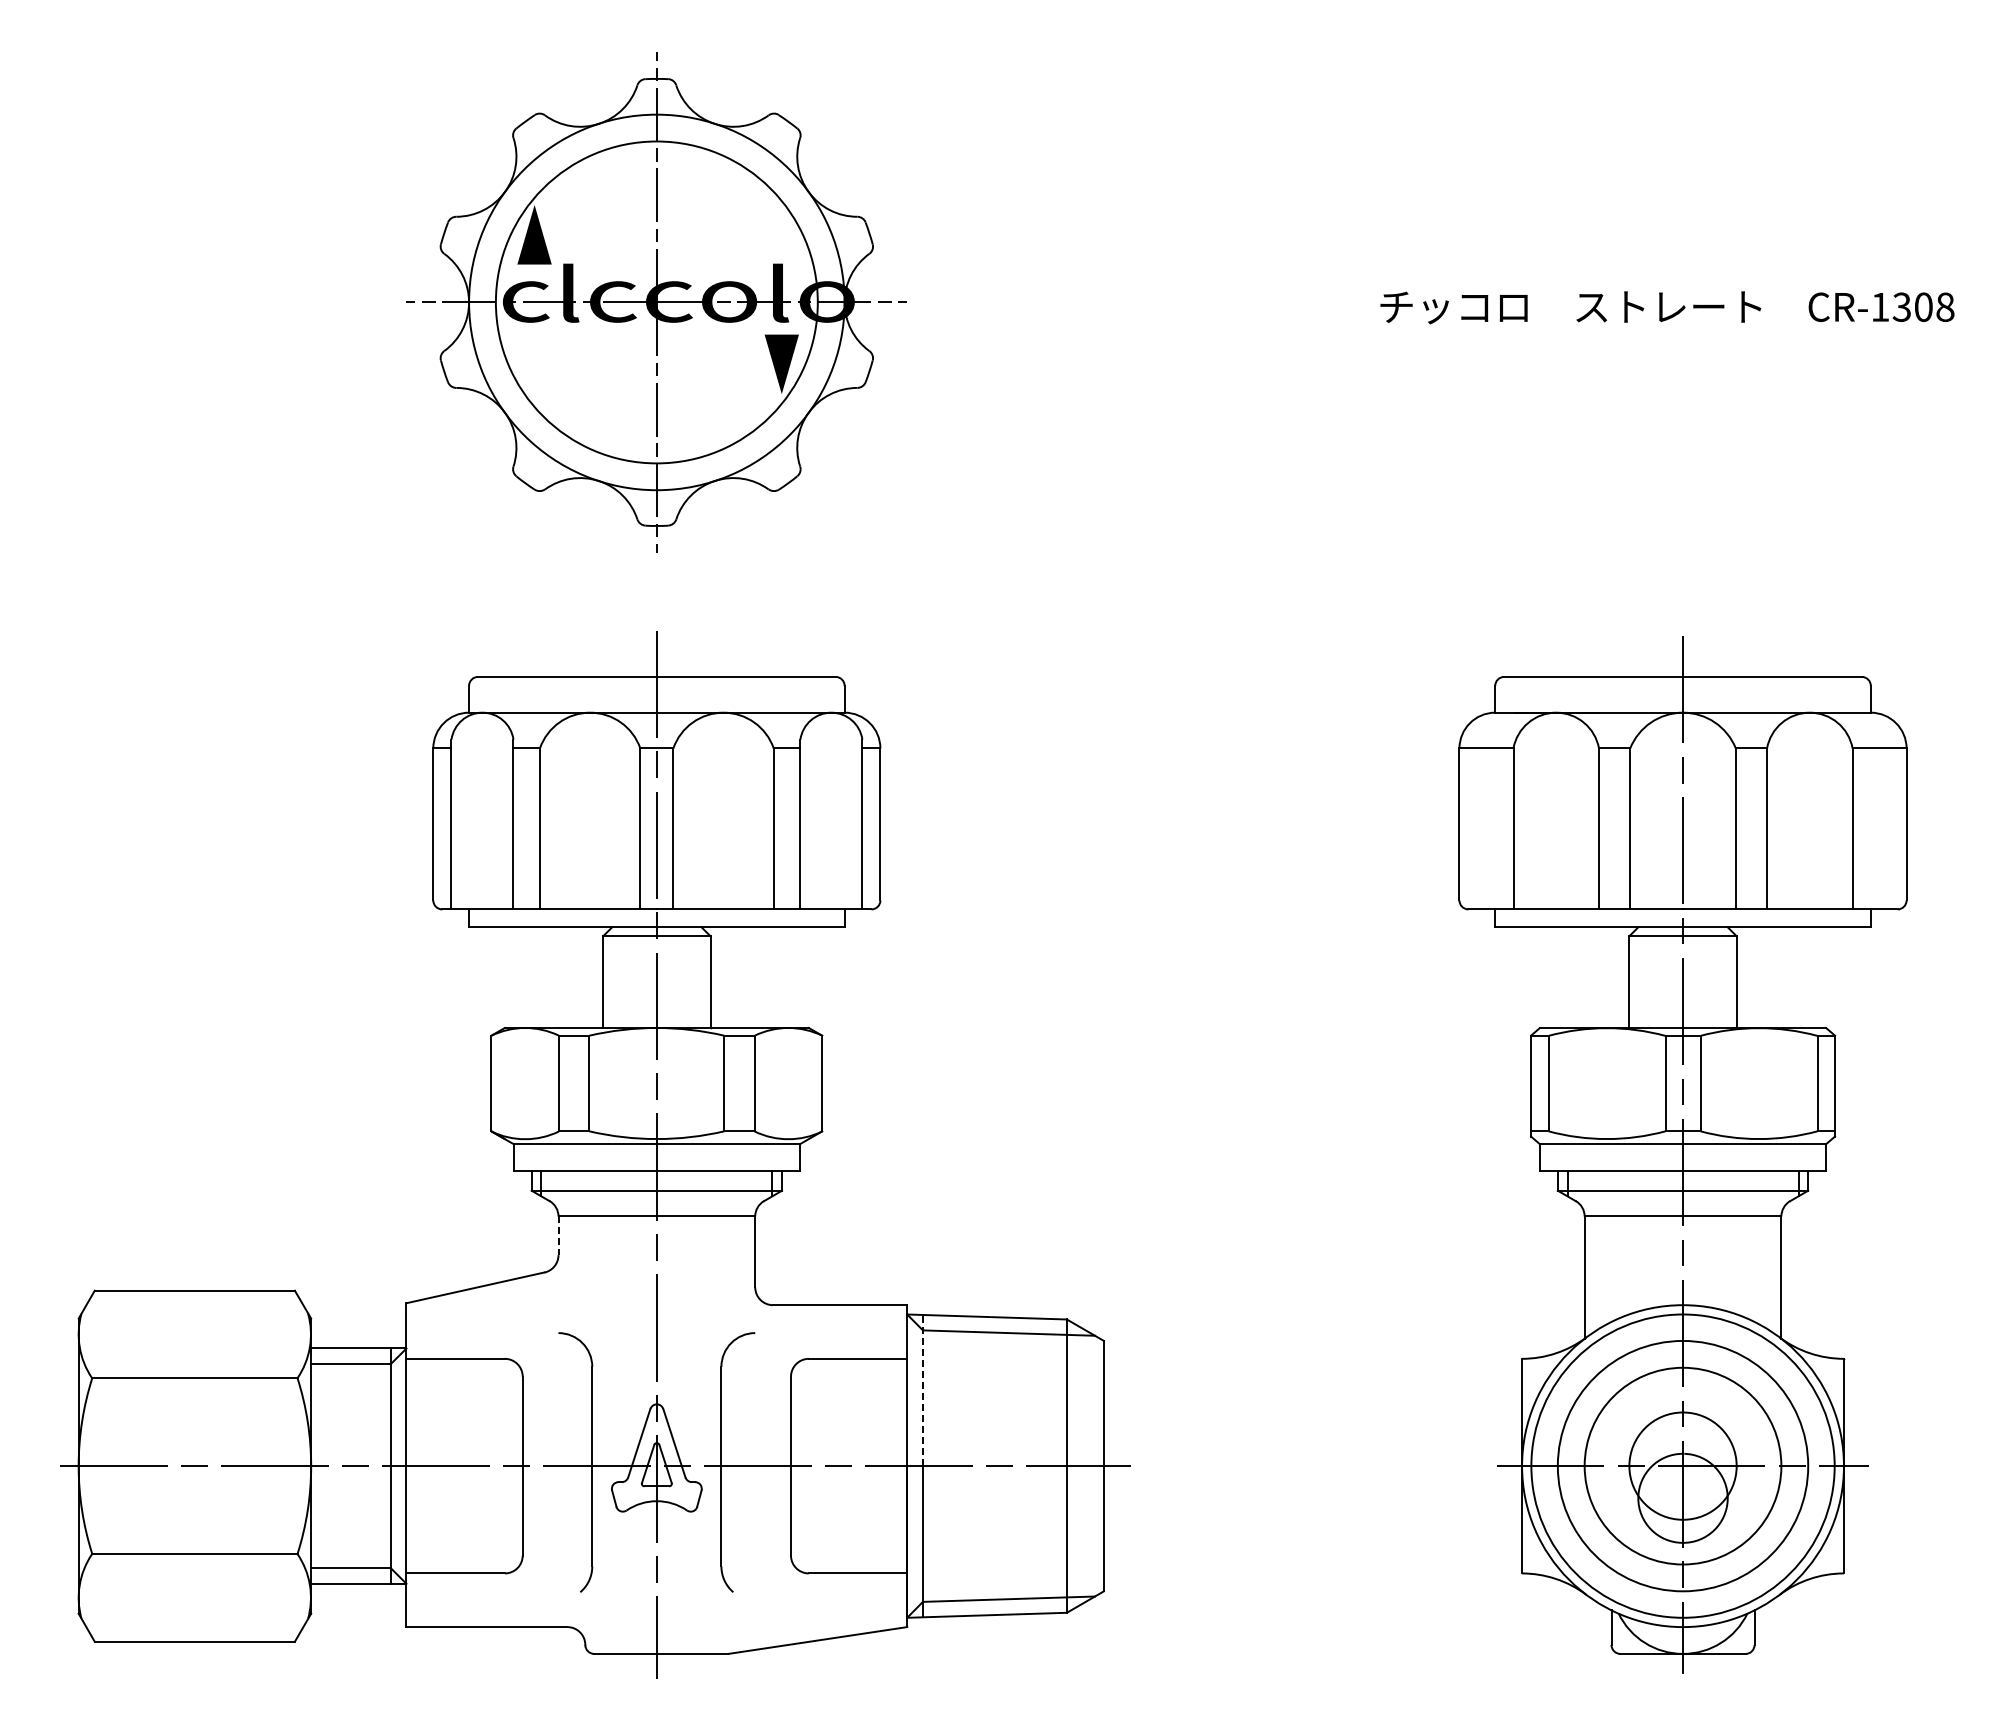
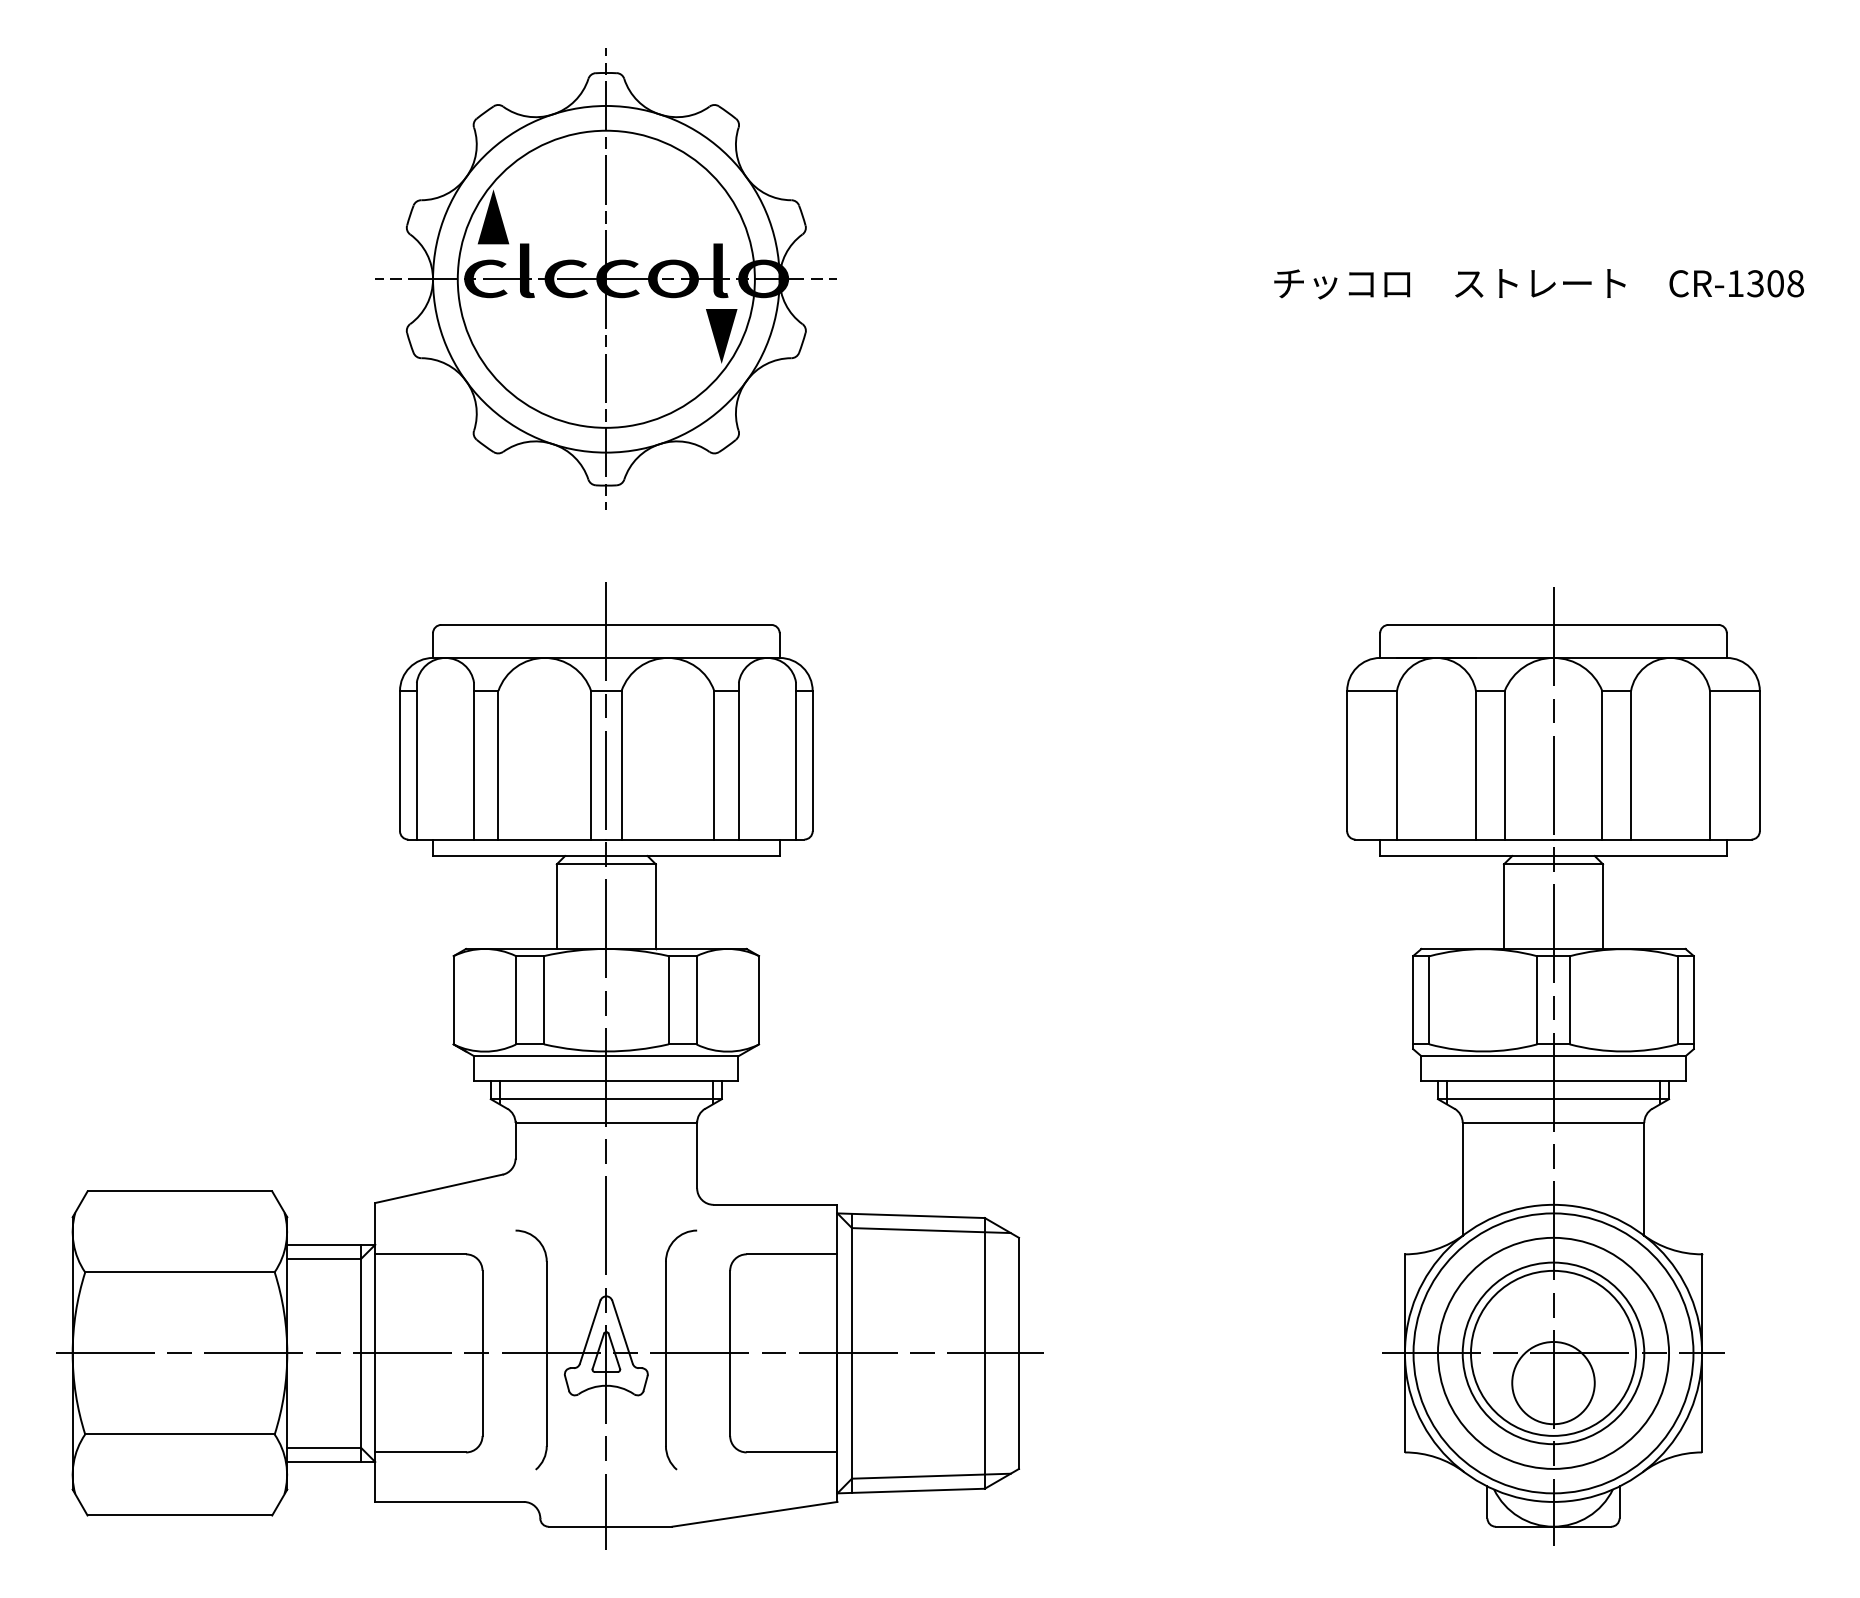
line: (558, 1235) -> (515, 1140), dashed -> solid
line: (922, 1390) -> (851, 1283), dashed -> solid
circle: (1682, 1465) -> (1553, 1352), size x1.67

